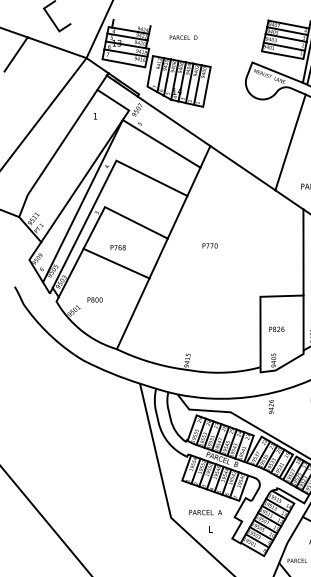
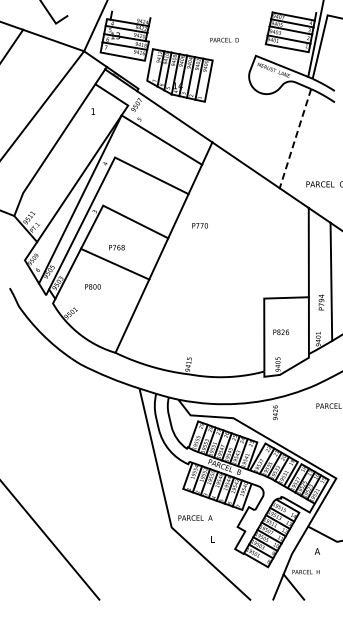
text: (183, 37) -> (224, 39), moved
line: (290, 143) -> (295, 139), solid -> dashed
text: (209, 245) -> (199, 225), moved
text: (94, 299) -> (92, 286), moved
text: (205, 512) -> (195, 517), moved

